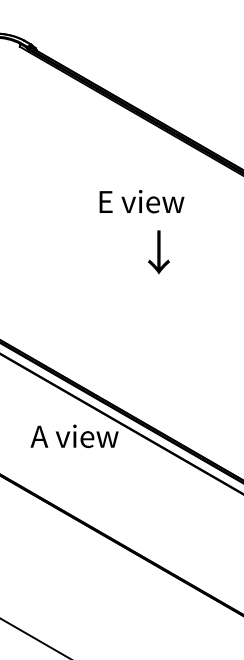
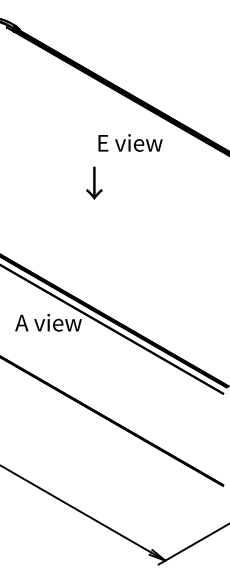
text: (141, 201) -> (130, 142), moved
text: (159, 251) -> (94, 182), moved

